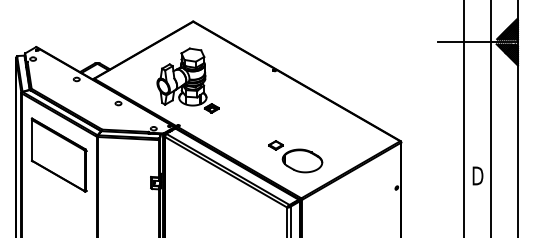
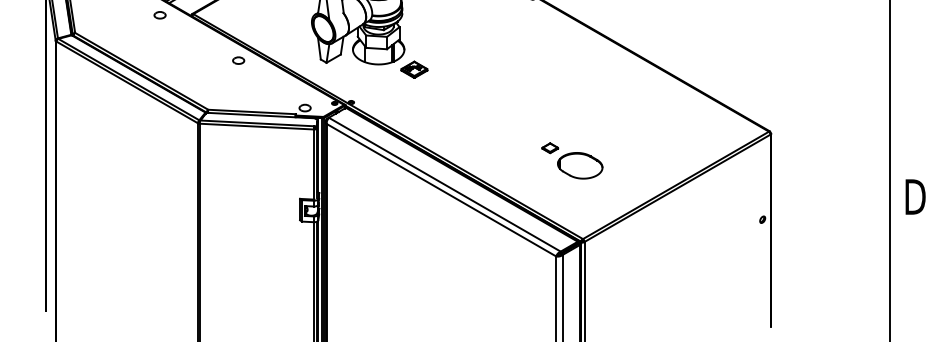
part: (58, 154) -> (125, 156), removed
part: (295, 156) -> (571, 160), size x0.6

